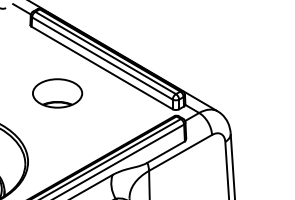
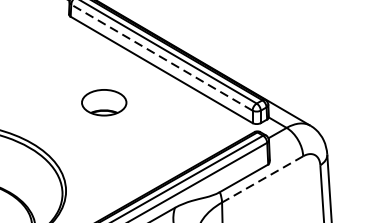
line: (102, 58) -> (161, 57), solid -> dashed
part: (57, 93) -> (103, 102), size x0.7
line: (180, 153) -> (262, 180), solid -> dashed

